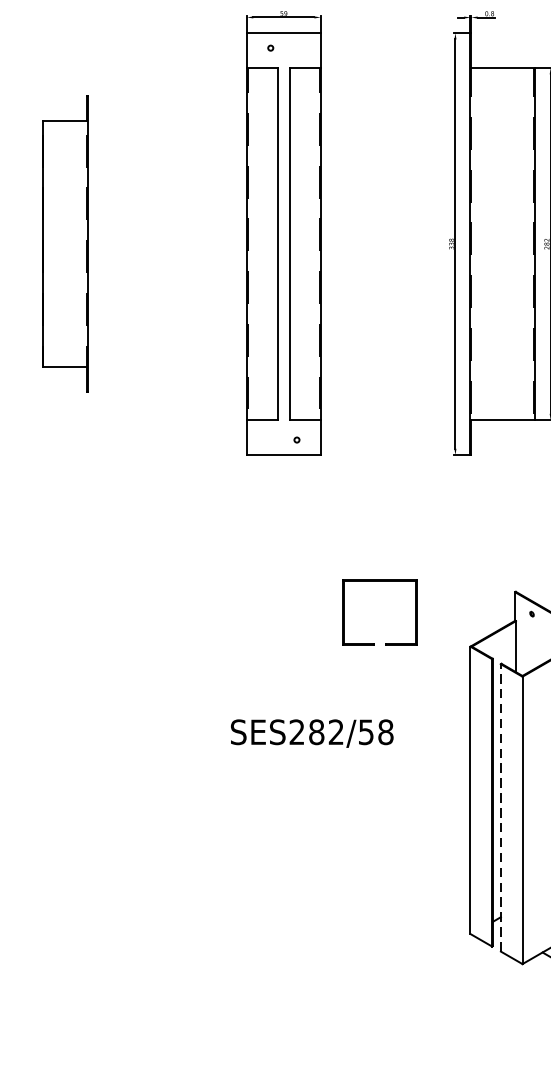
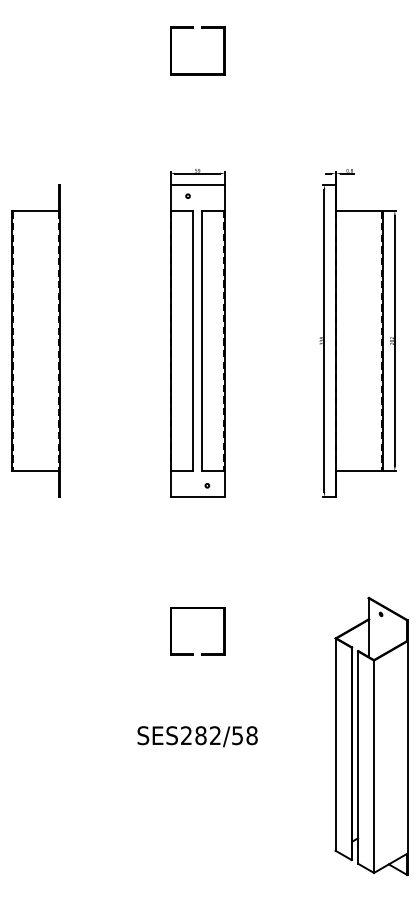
part: (64, 243) -> (35, 340), size x1.43
part: (374, 642) -> (193, 653), moved
text: (312, 733) -> (197, 736), moved
line: (501, 807) -> (358, 757), dashed -> solid

